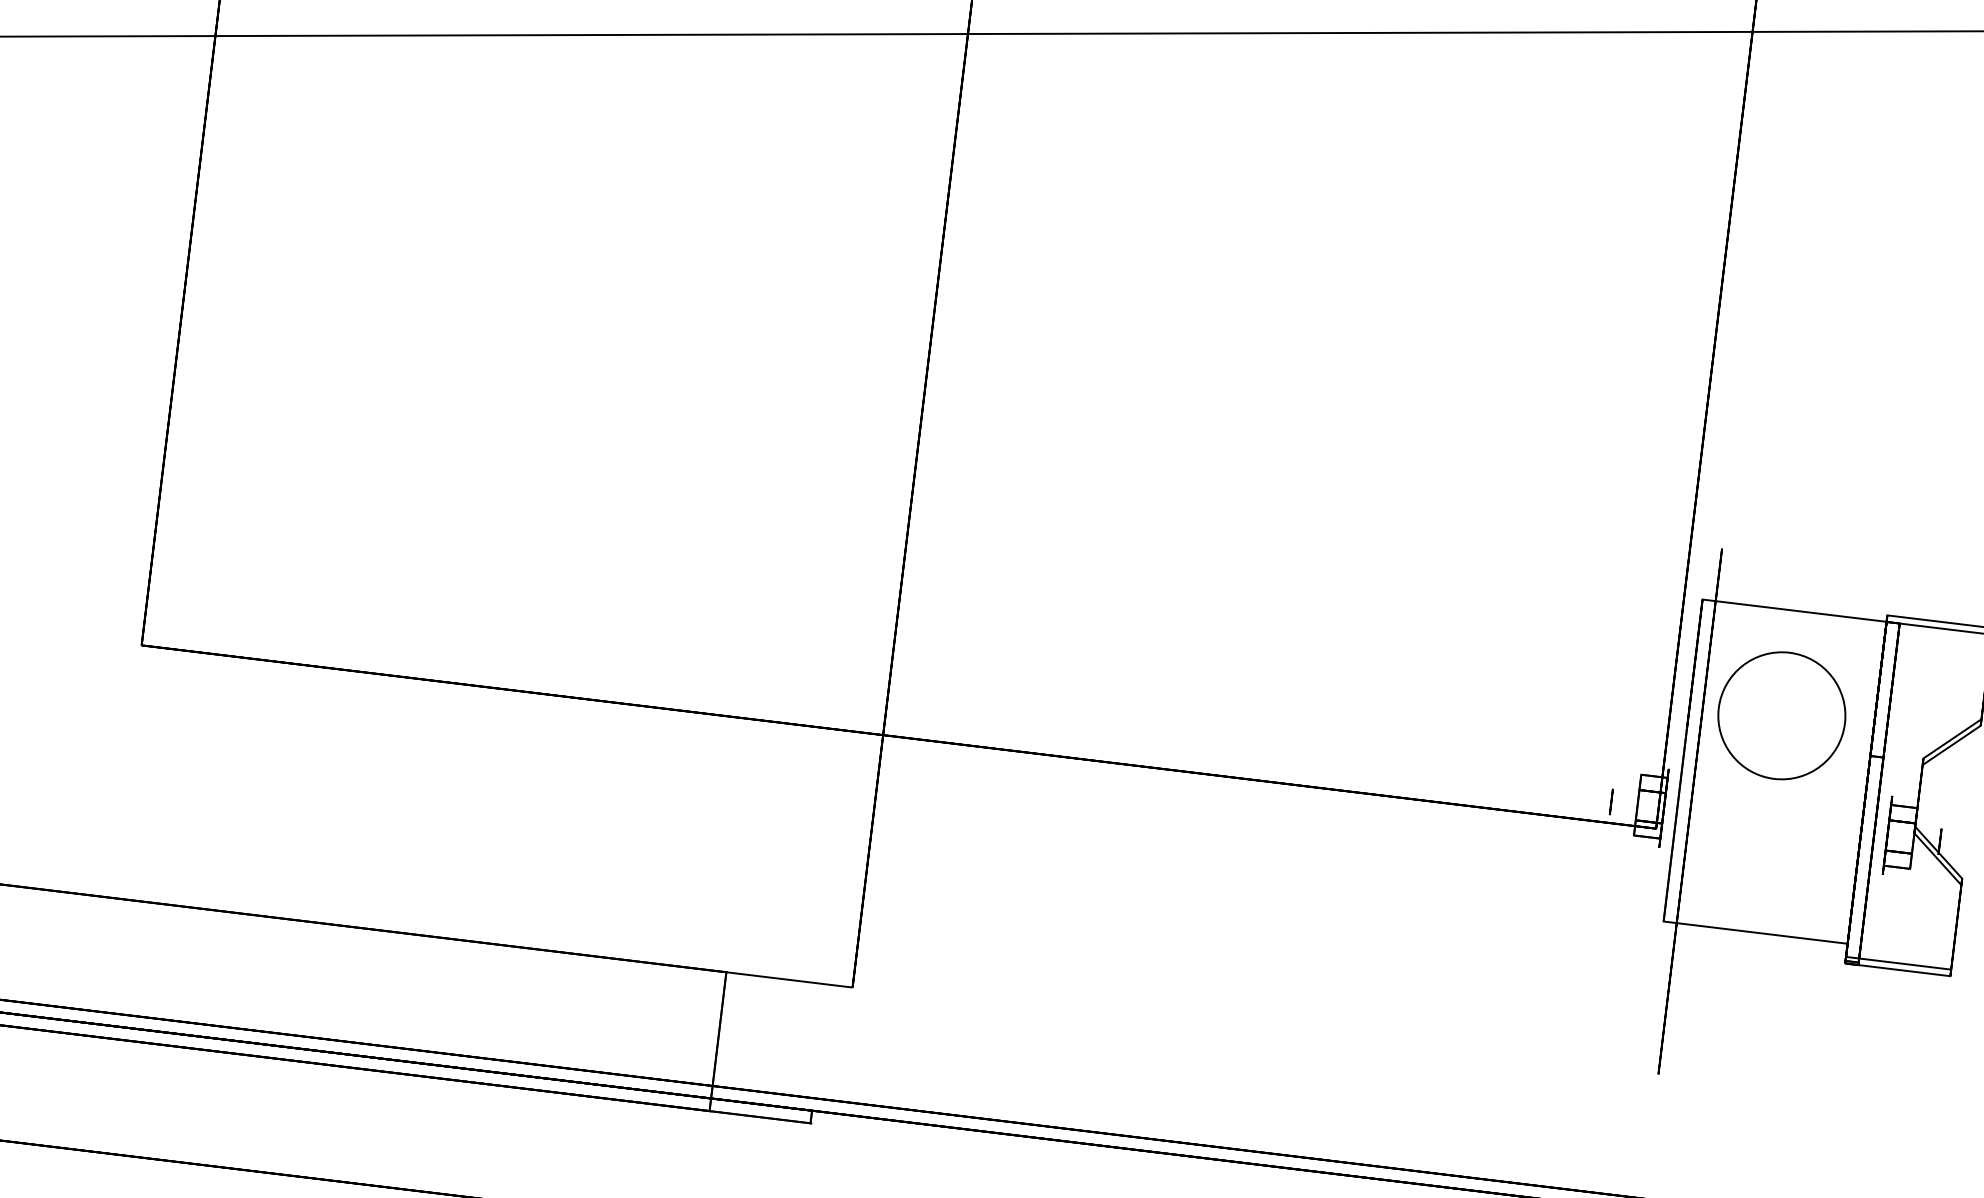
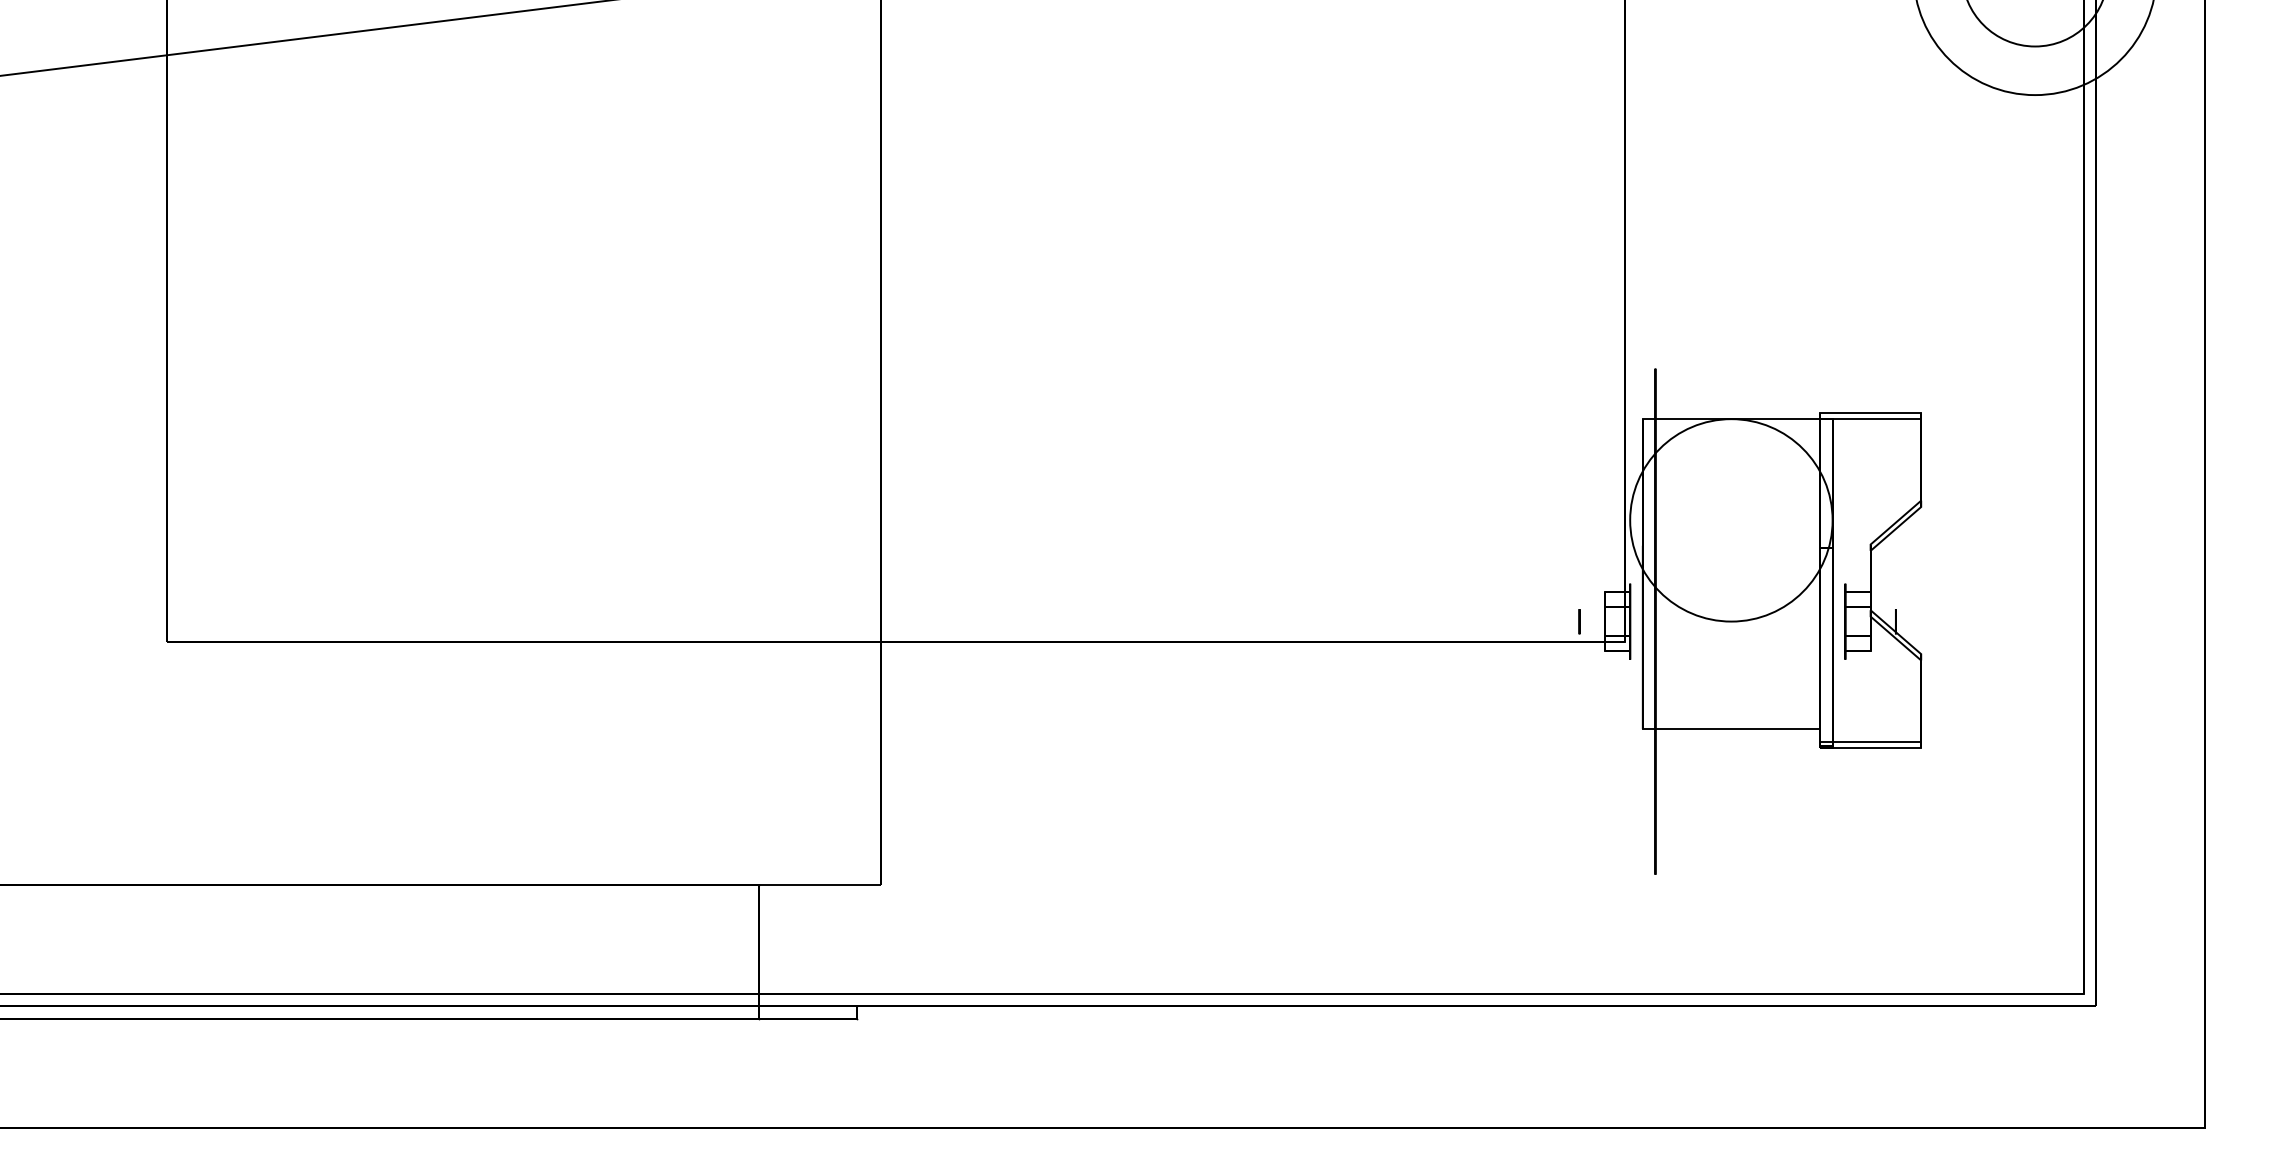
circle: (1781, 715) -> (1731, 520), size x1.67

